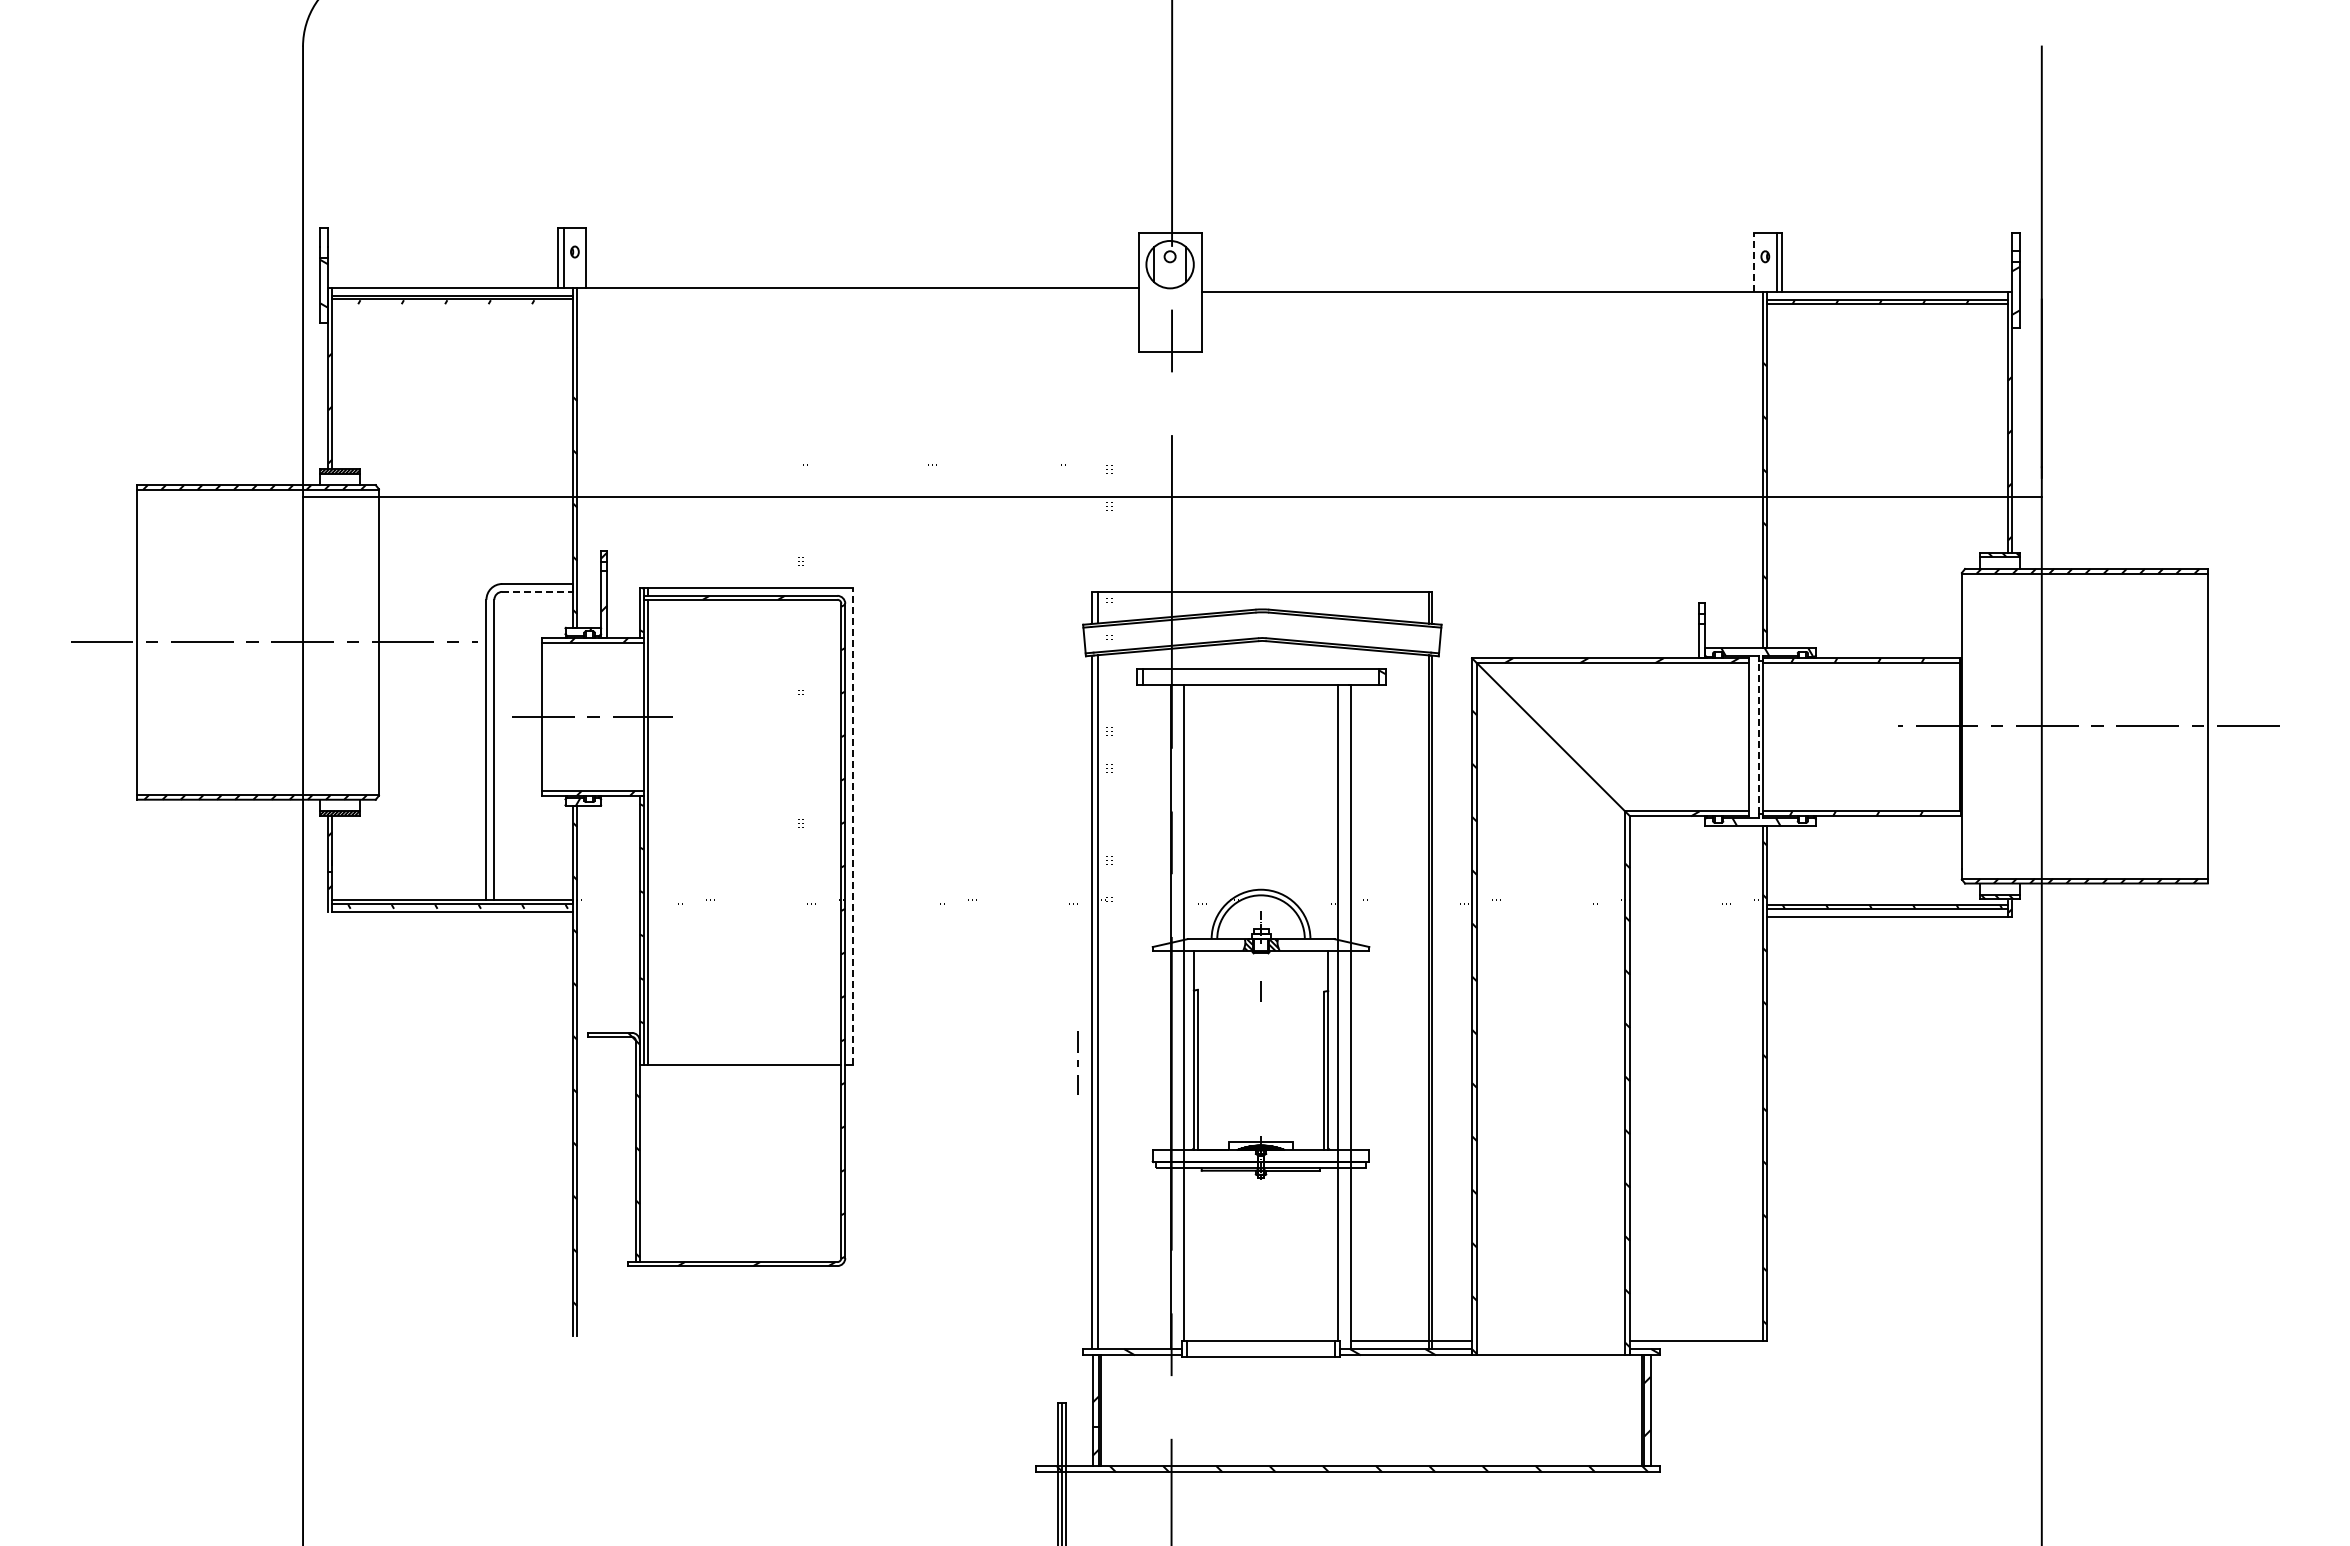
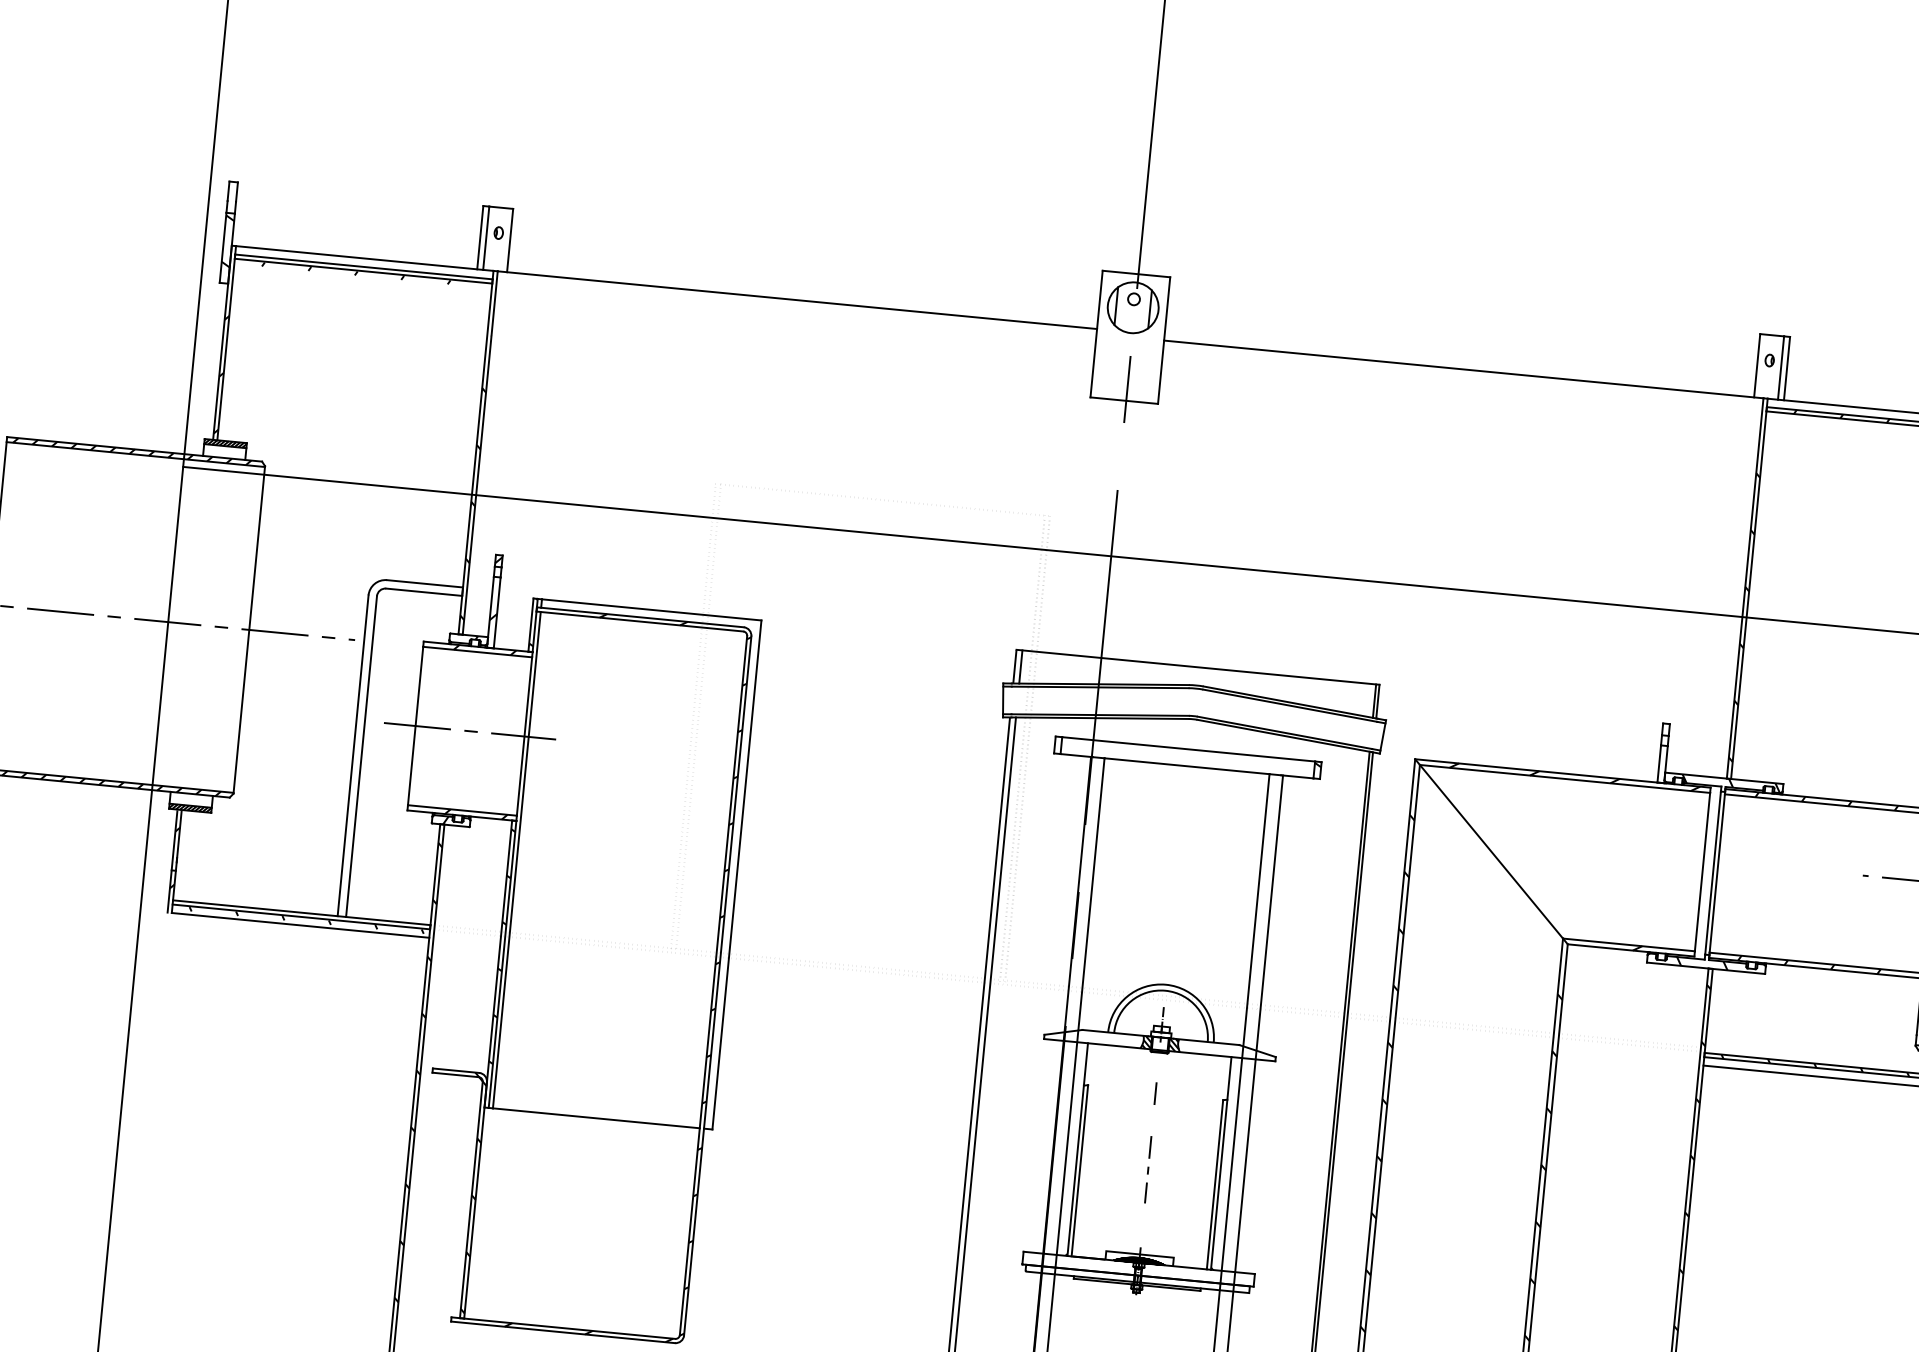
line: (1754, 262) -> (1757, 365), dashed -> solid
line: (537, 591) -> (423, 591), dashed -> solid
line: (1758, 736) -> (1713, 872), dashed -> solid
line: (853, 825) -> (737, 874), dashed -> solid
line: (1077, 1062) -> (1147, 1169), moved

